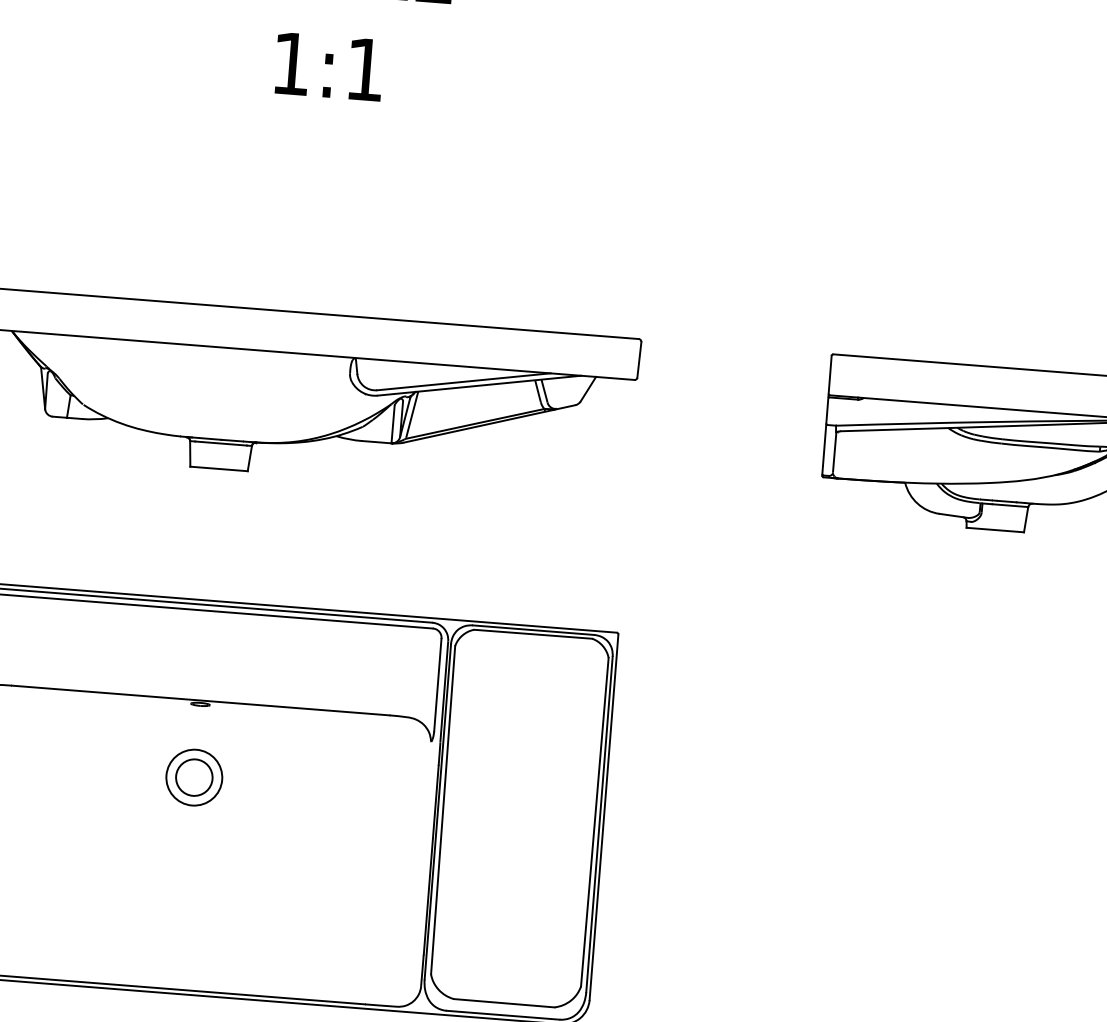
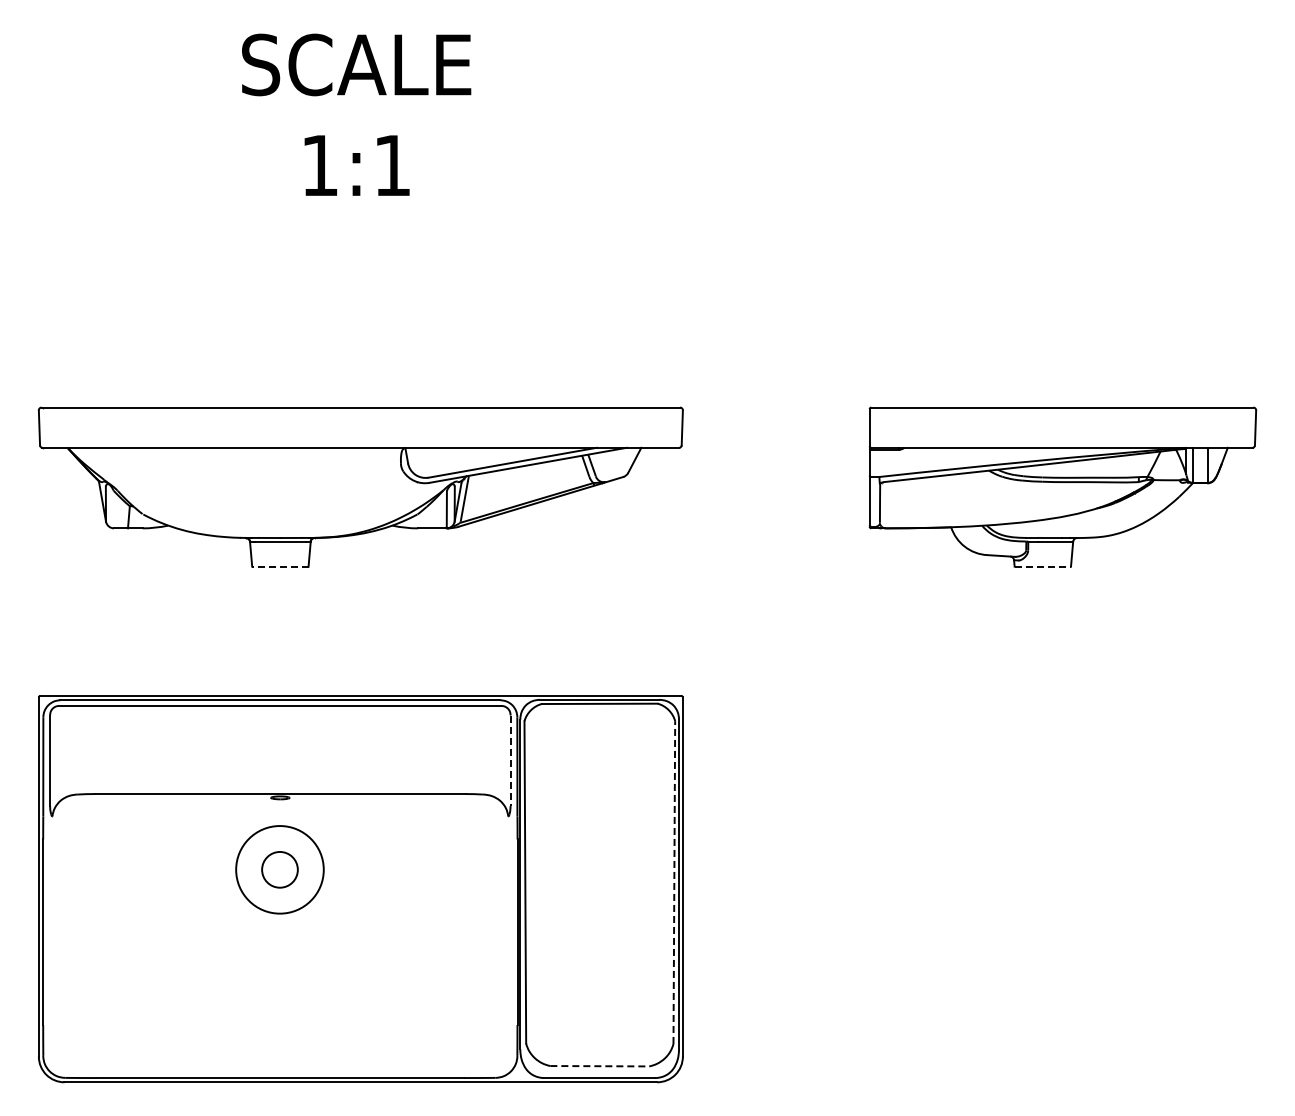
line: (218, 468) -> (279, 566), solid -> dashed
line: (996, 529) -> (1043, 566), solid -> dashed
line: (437, 685) -> (510, 761), solid -> dashed
circle: (193, 777) -> (279, 869), size x1.6
line: (595, 822) -> (674, 882), solid -> dashed
line: (504, 1003) -> (600, 1066), solid -> dashed

